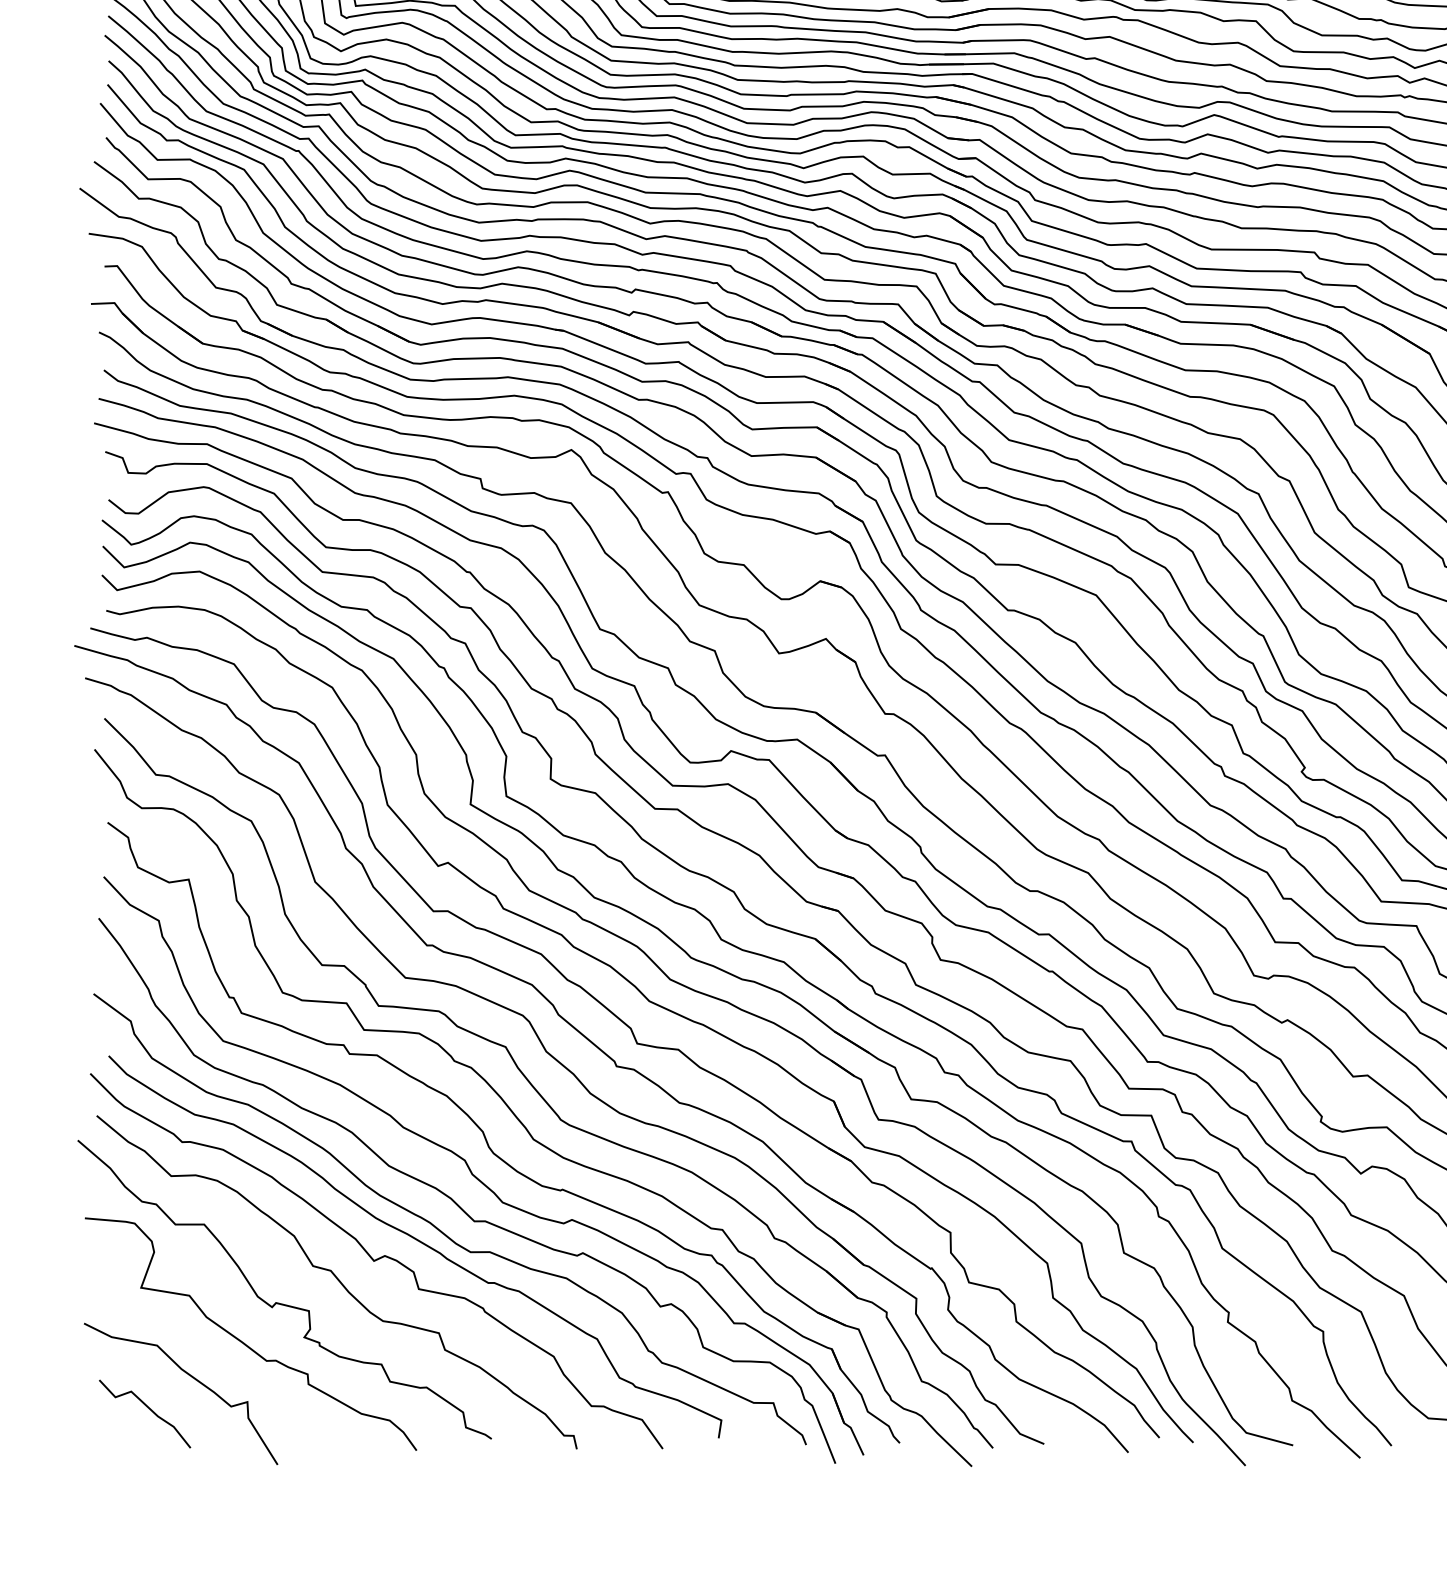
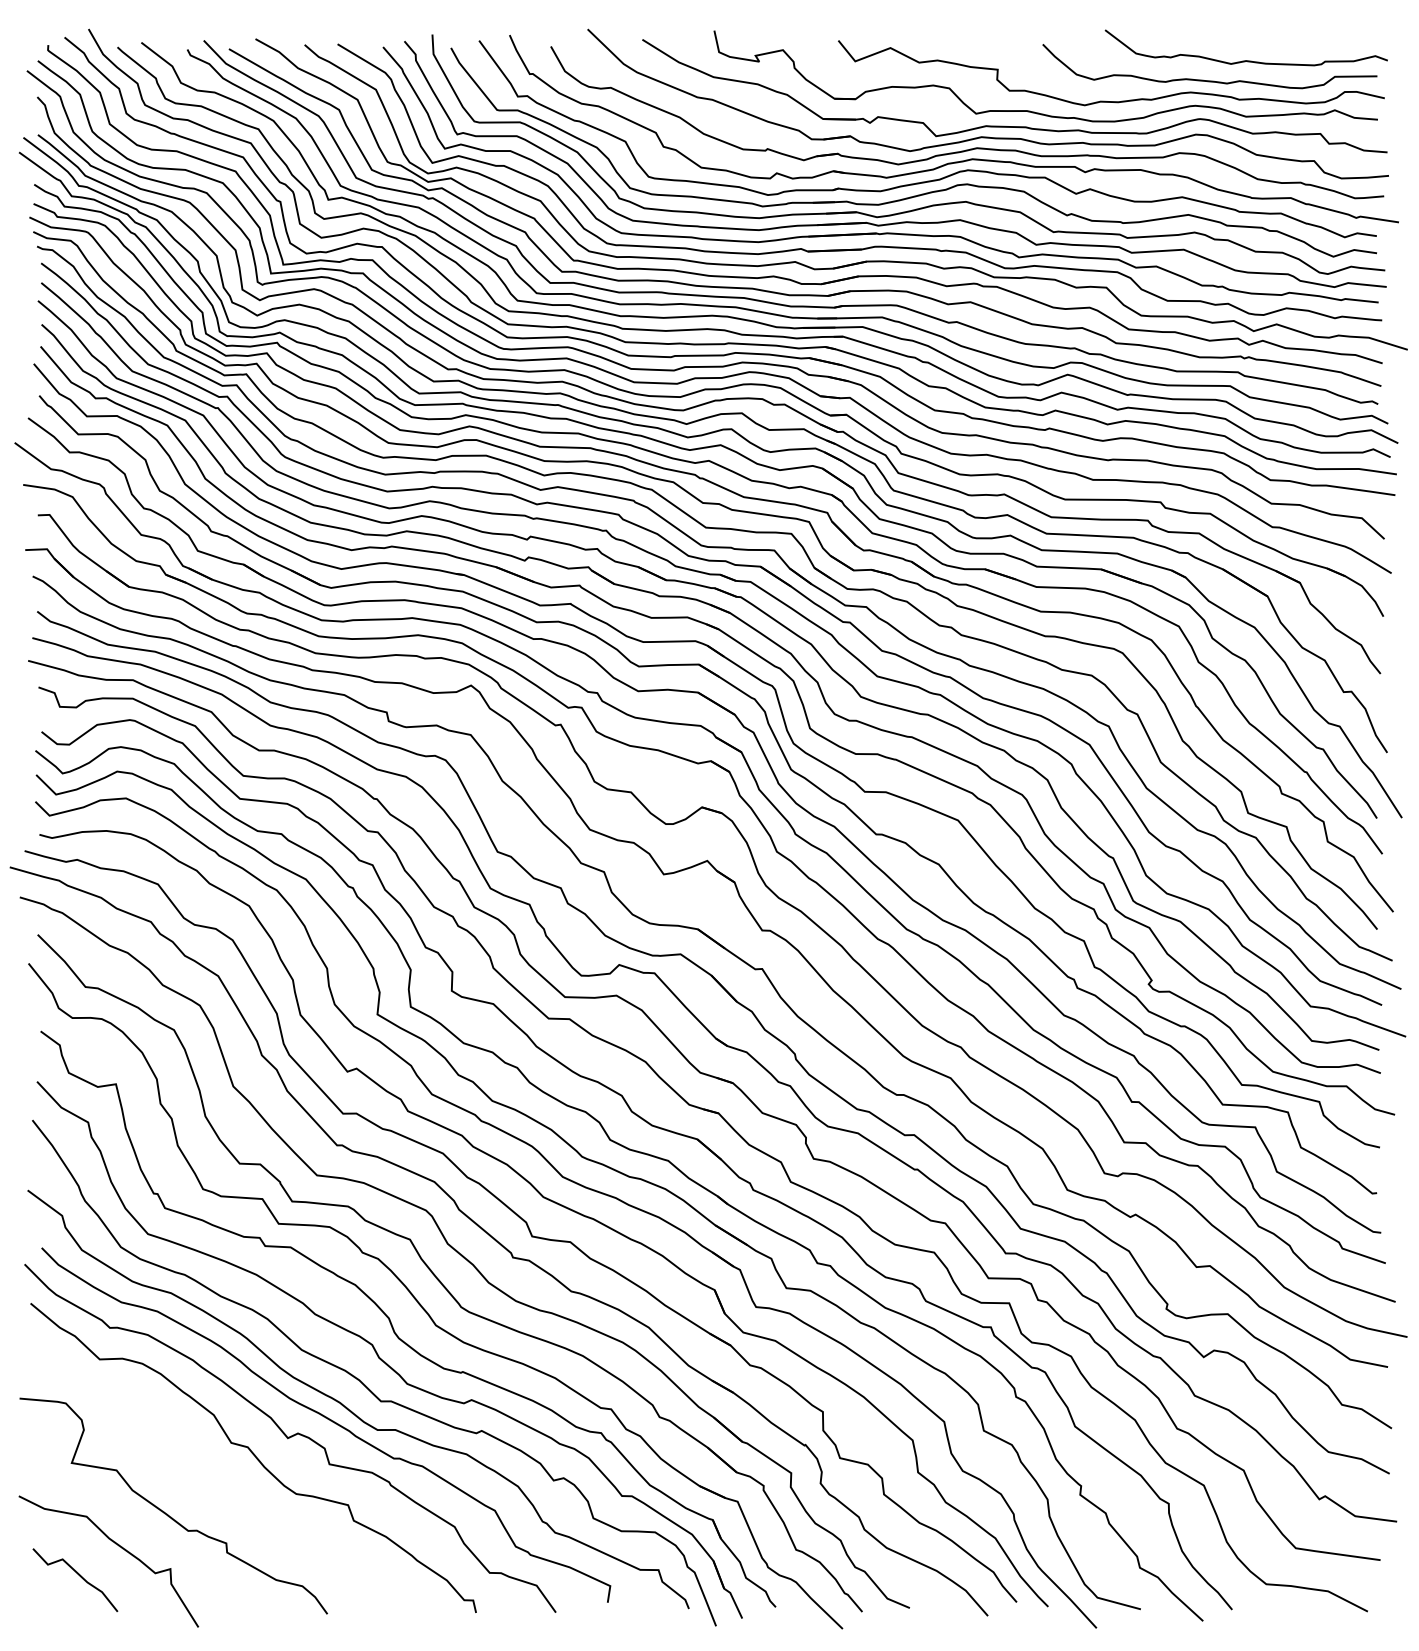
curve: (278, 1302) -> (199, 1476), removed

